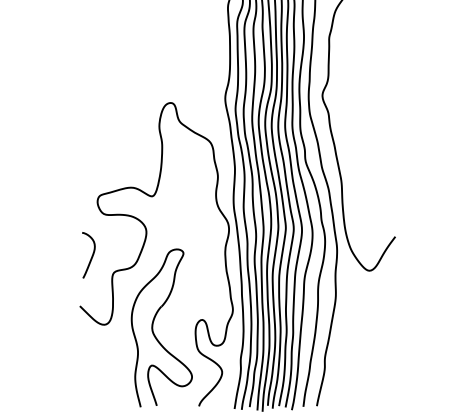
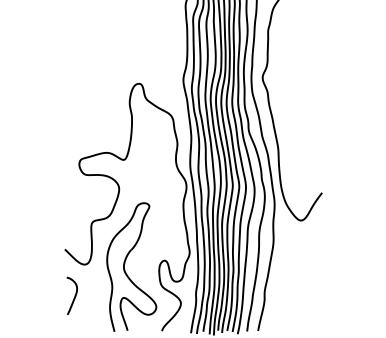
curve: (91, 254) -> (74, 295), moved

